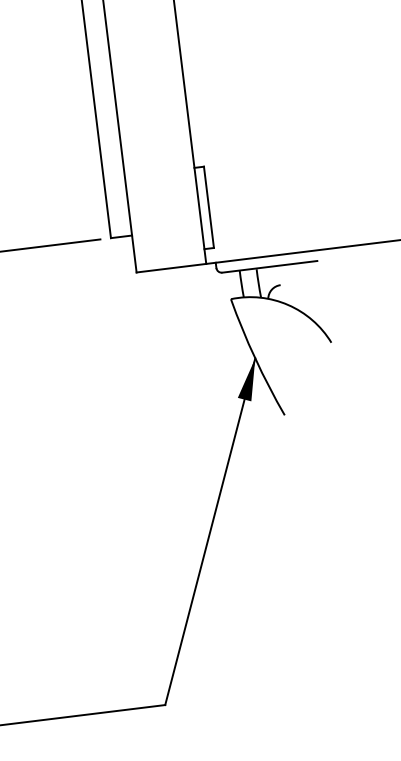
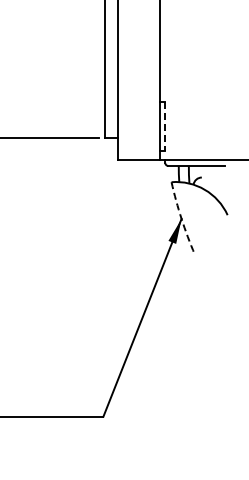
line: (209, 207) -> (165, 126), solid -> dashed
arc: (255, 357) -> (181, 218), solid -> dashed

